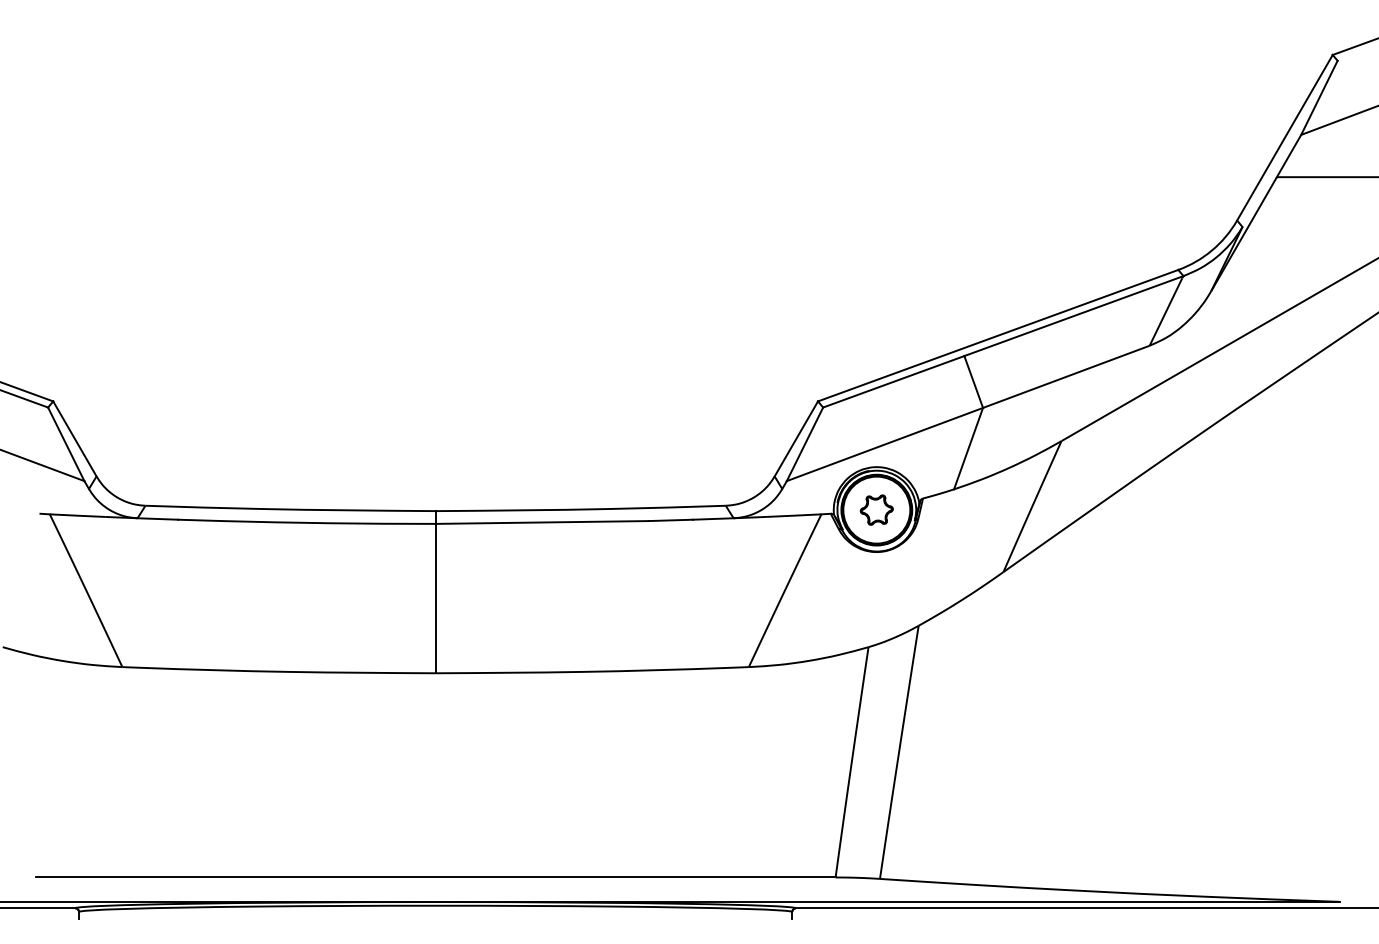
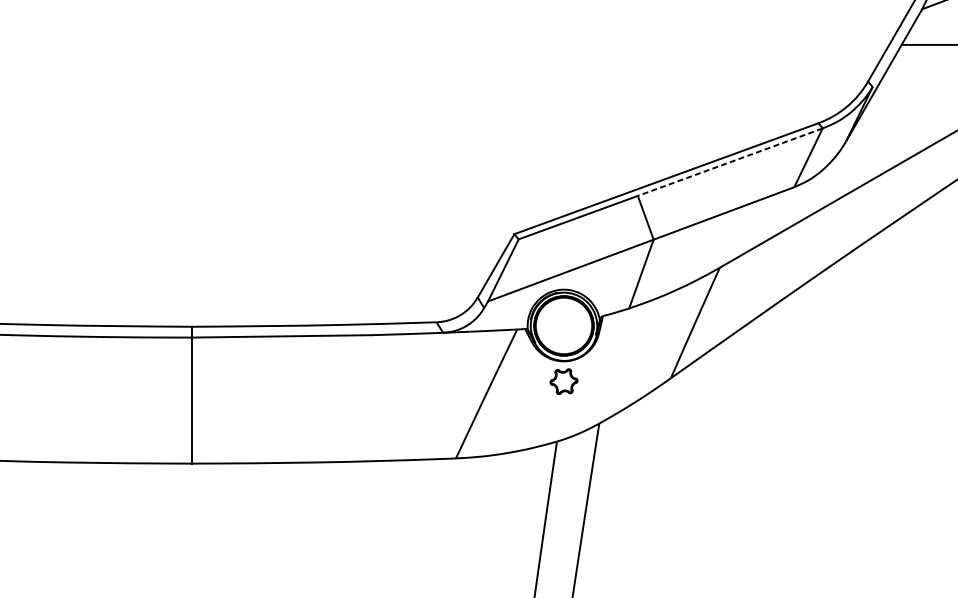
line: (1073, 316) -> (729, 162), solid -> dashed
part: (876, 509) -> (563, 381), moved

